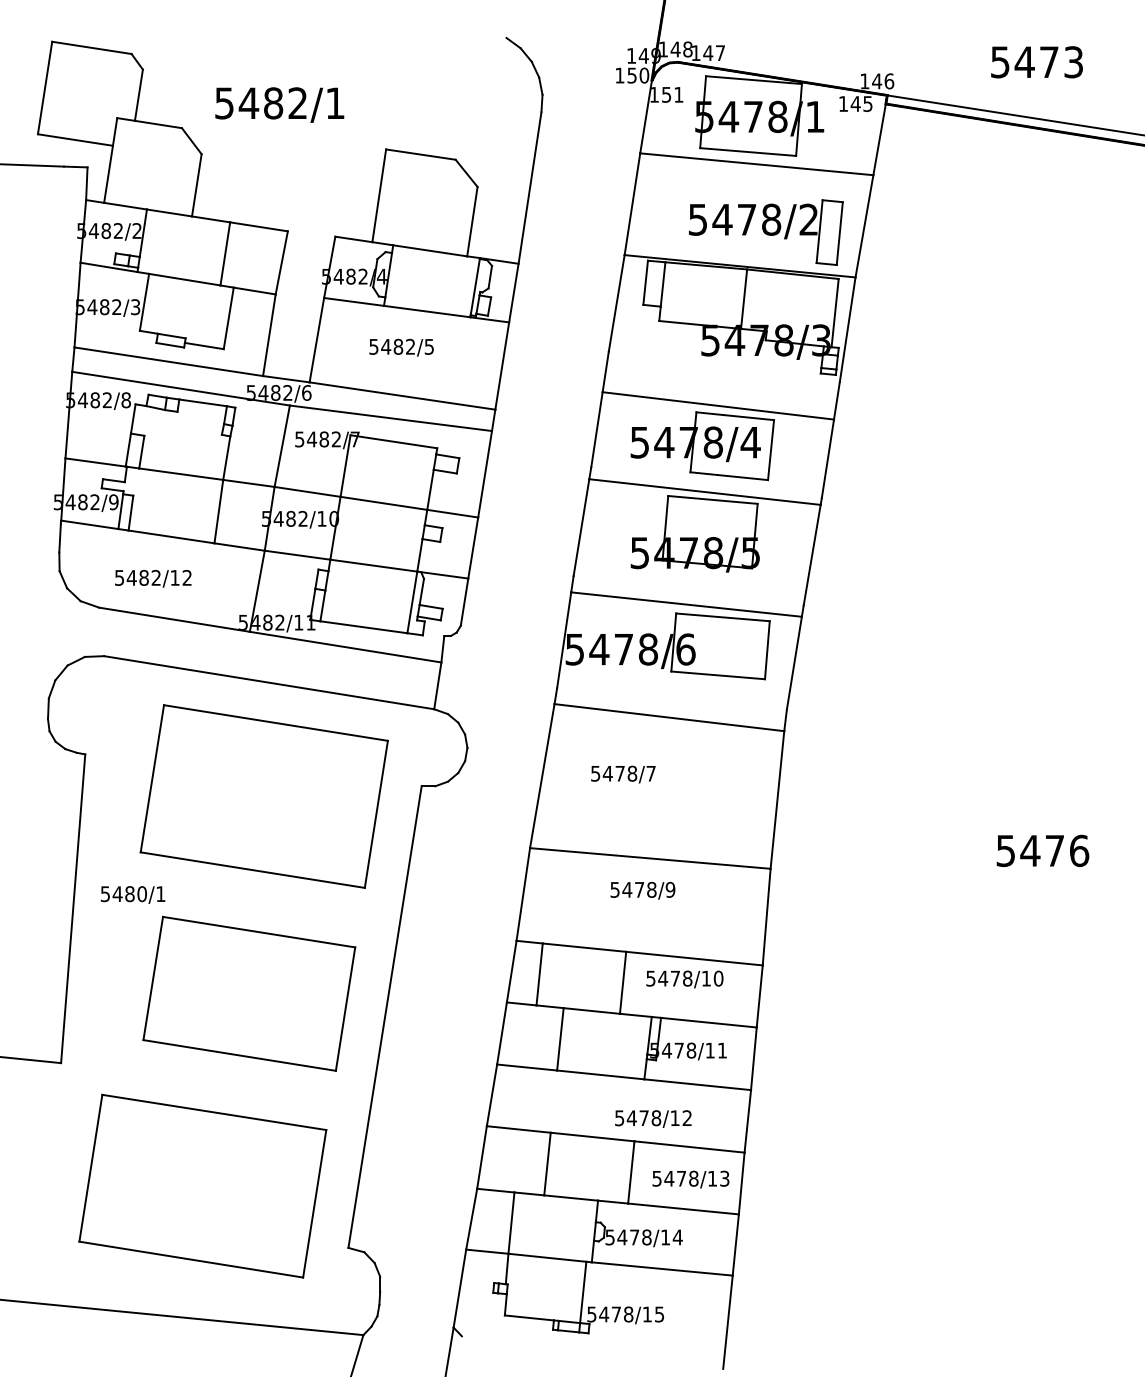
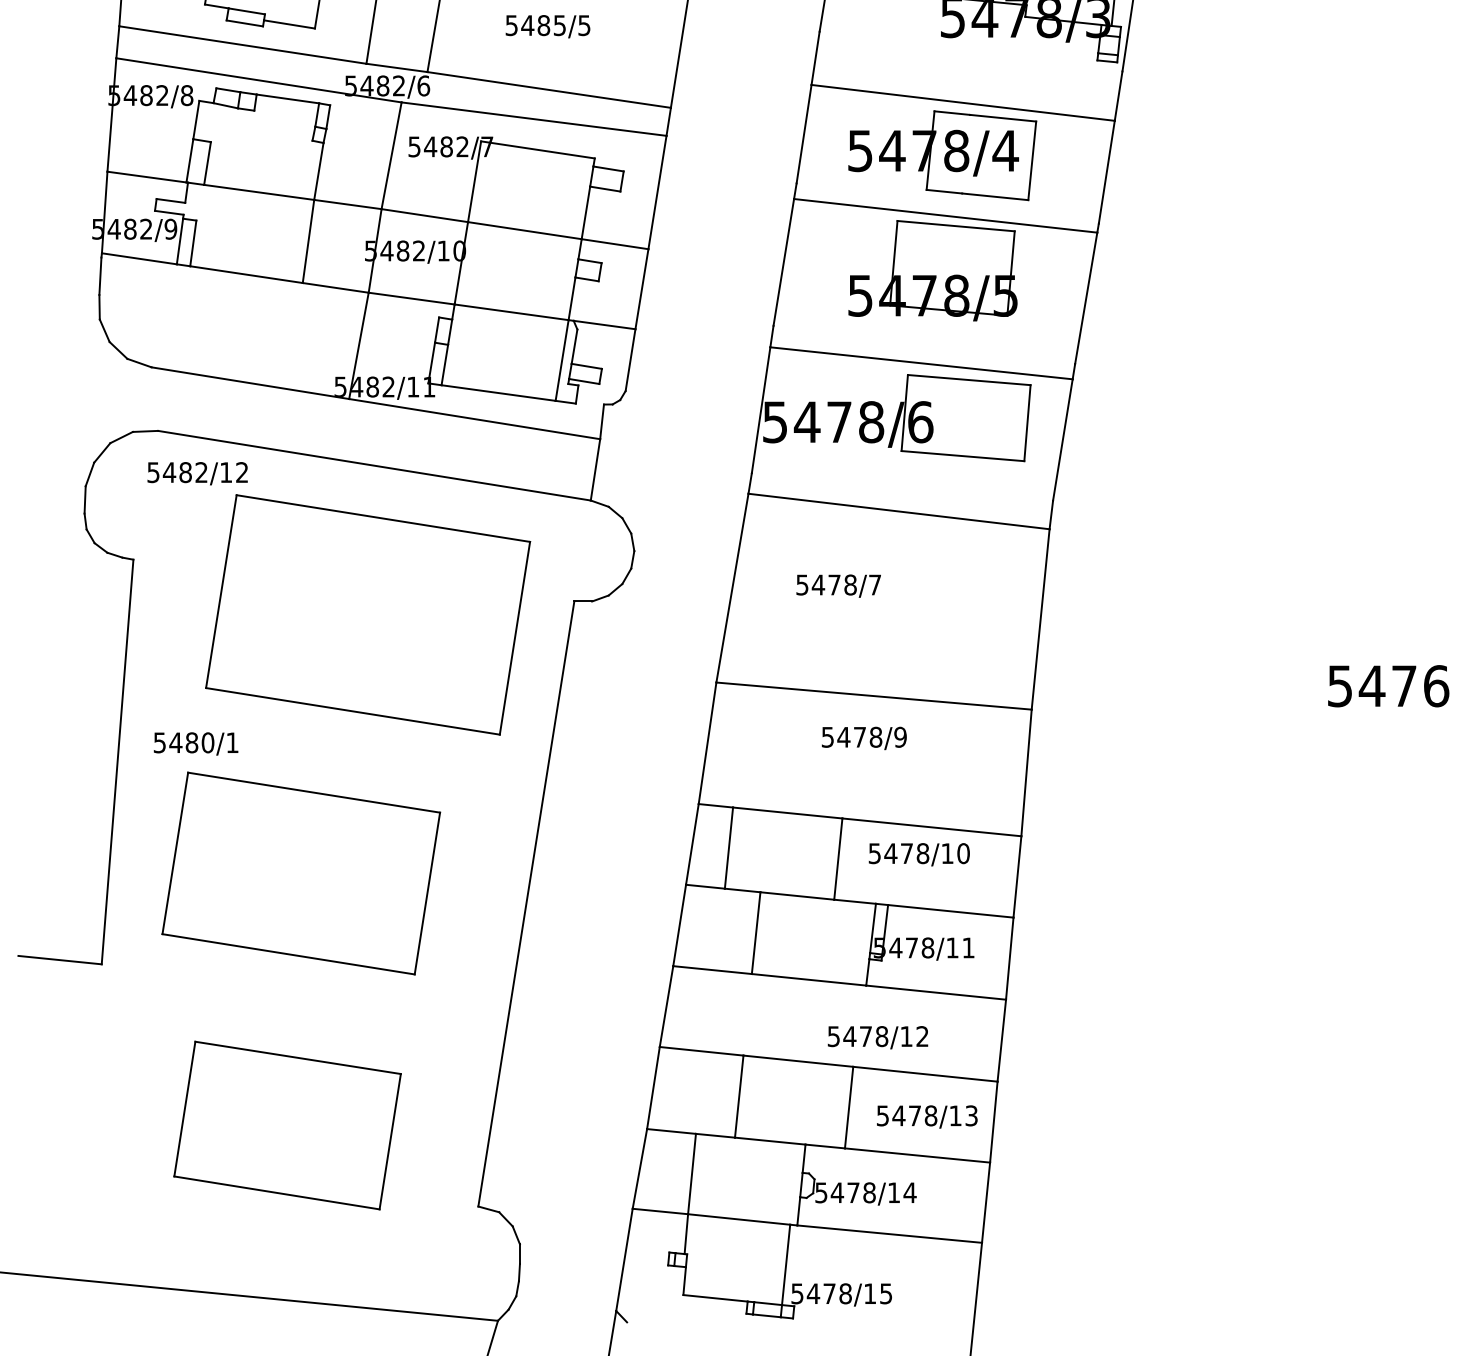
text: (410, 346) -> (559, 25), 5482/5 -> 5485/5
text: (153, 578) -> (197, 473), moved
part: (249, 993) -> (301, 873), moved
part: (202, 1185) -> (287, 1124), size x0.7

